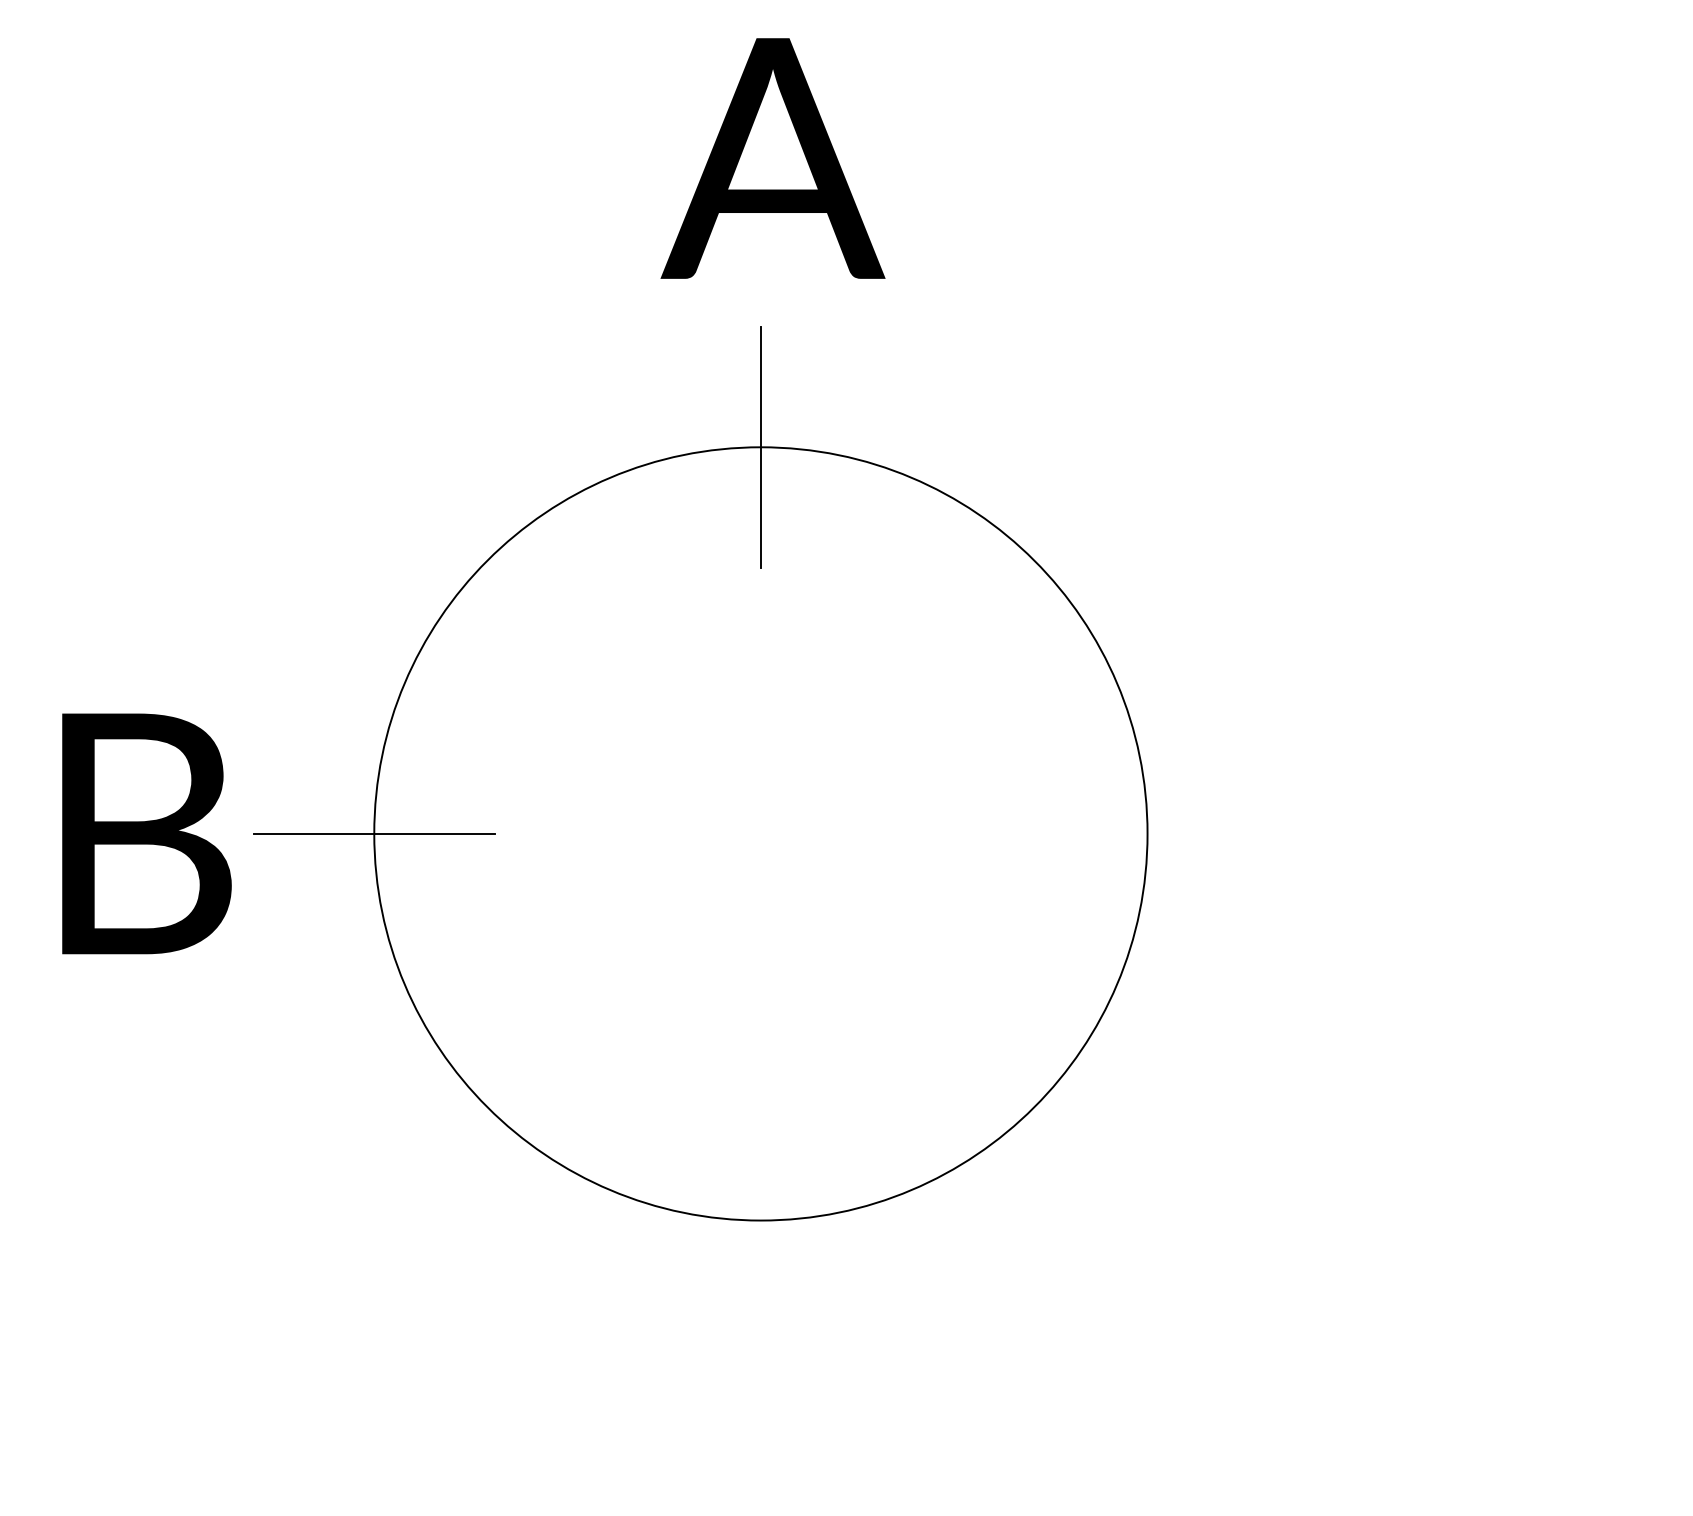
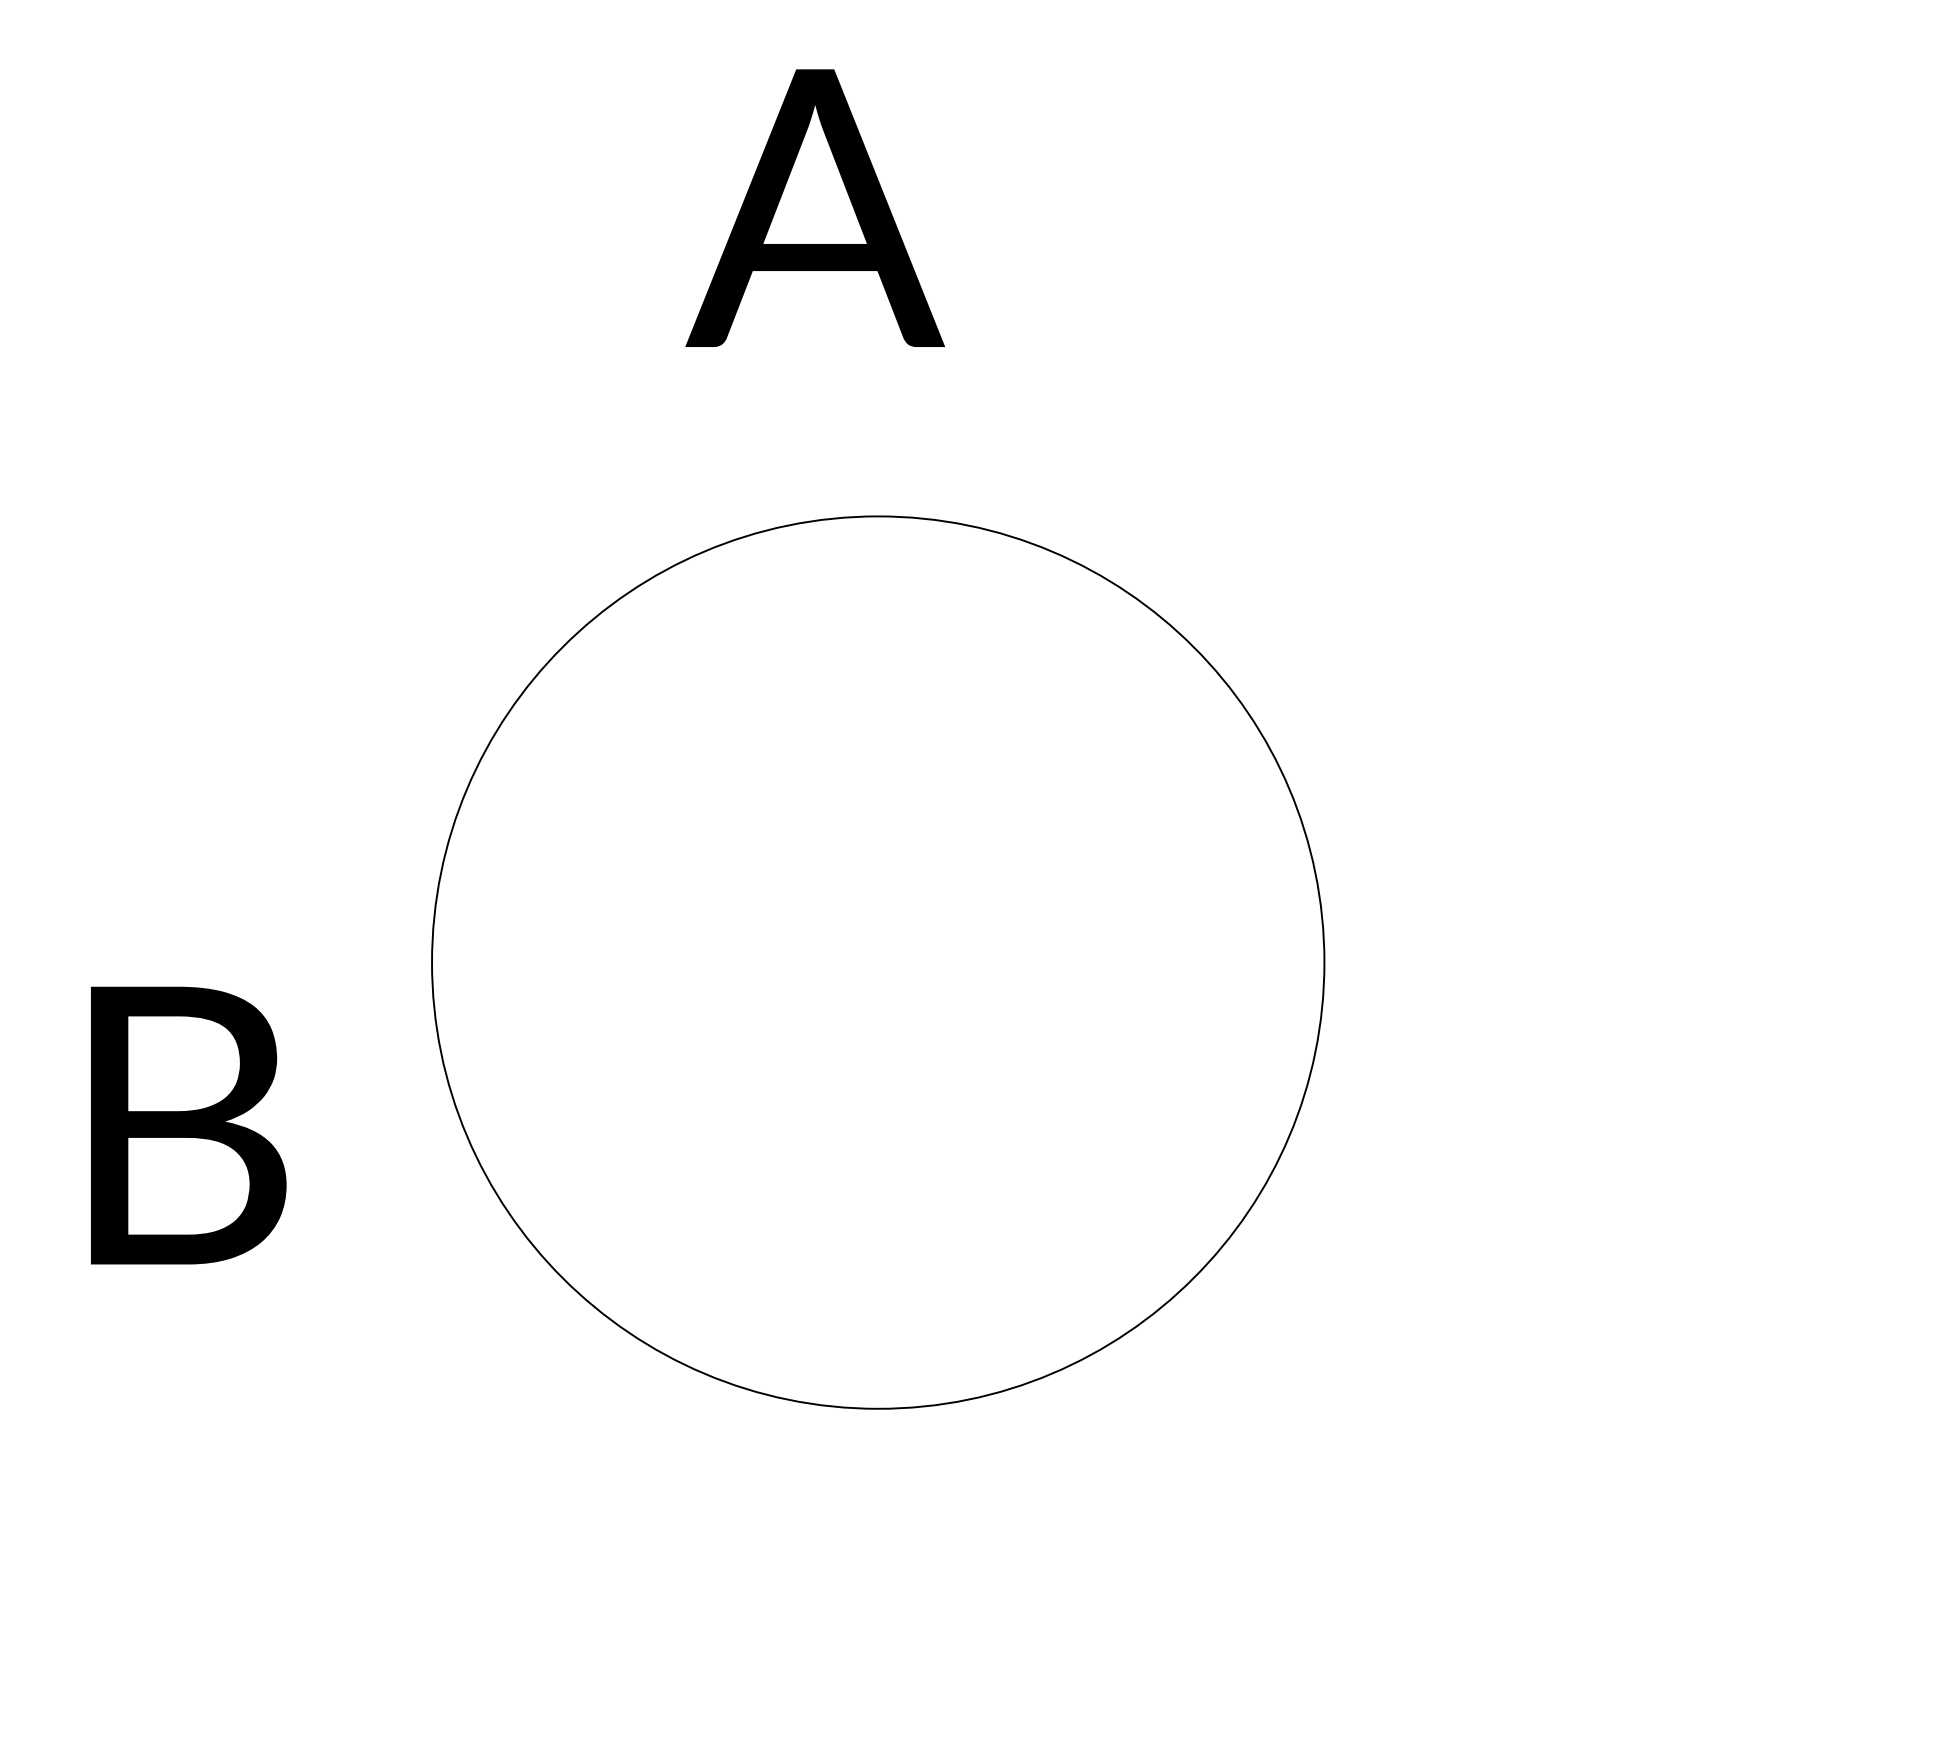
text: (772, 157) -> (814, 207), moved
line: (761, 447) -> (878, 516), removed
text: (146, 833) -> (188, 1125), moved
line: (373, 833) -> (431, 962), removed

